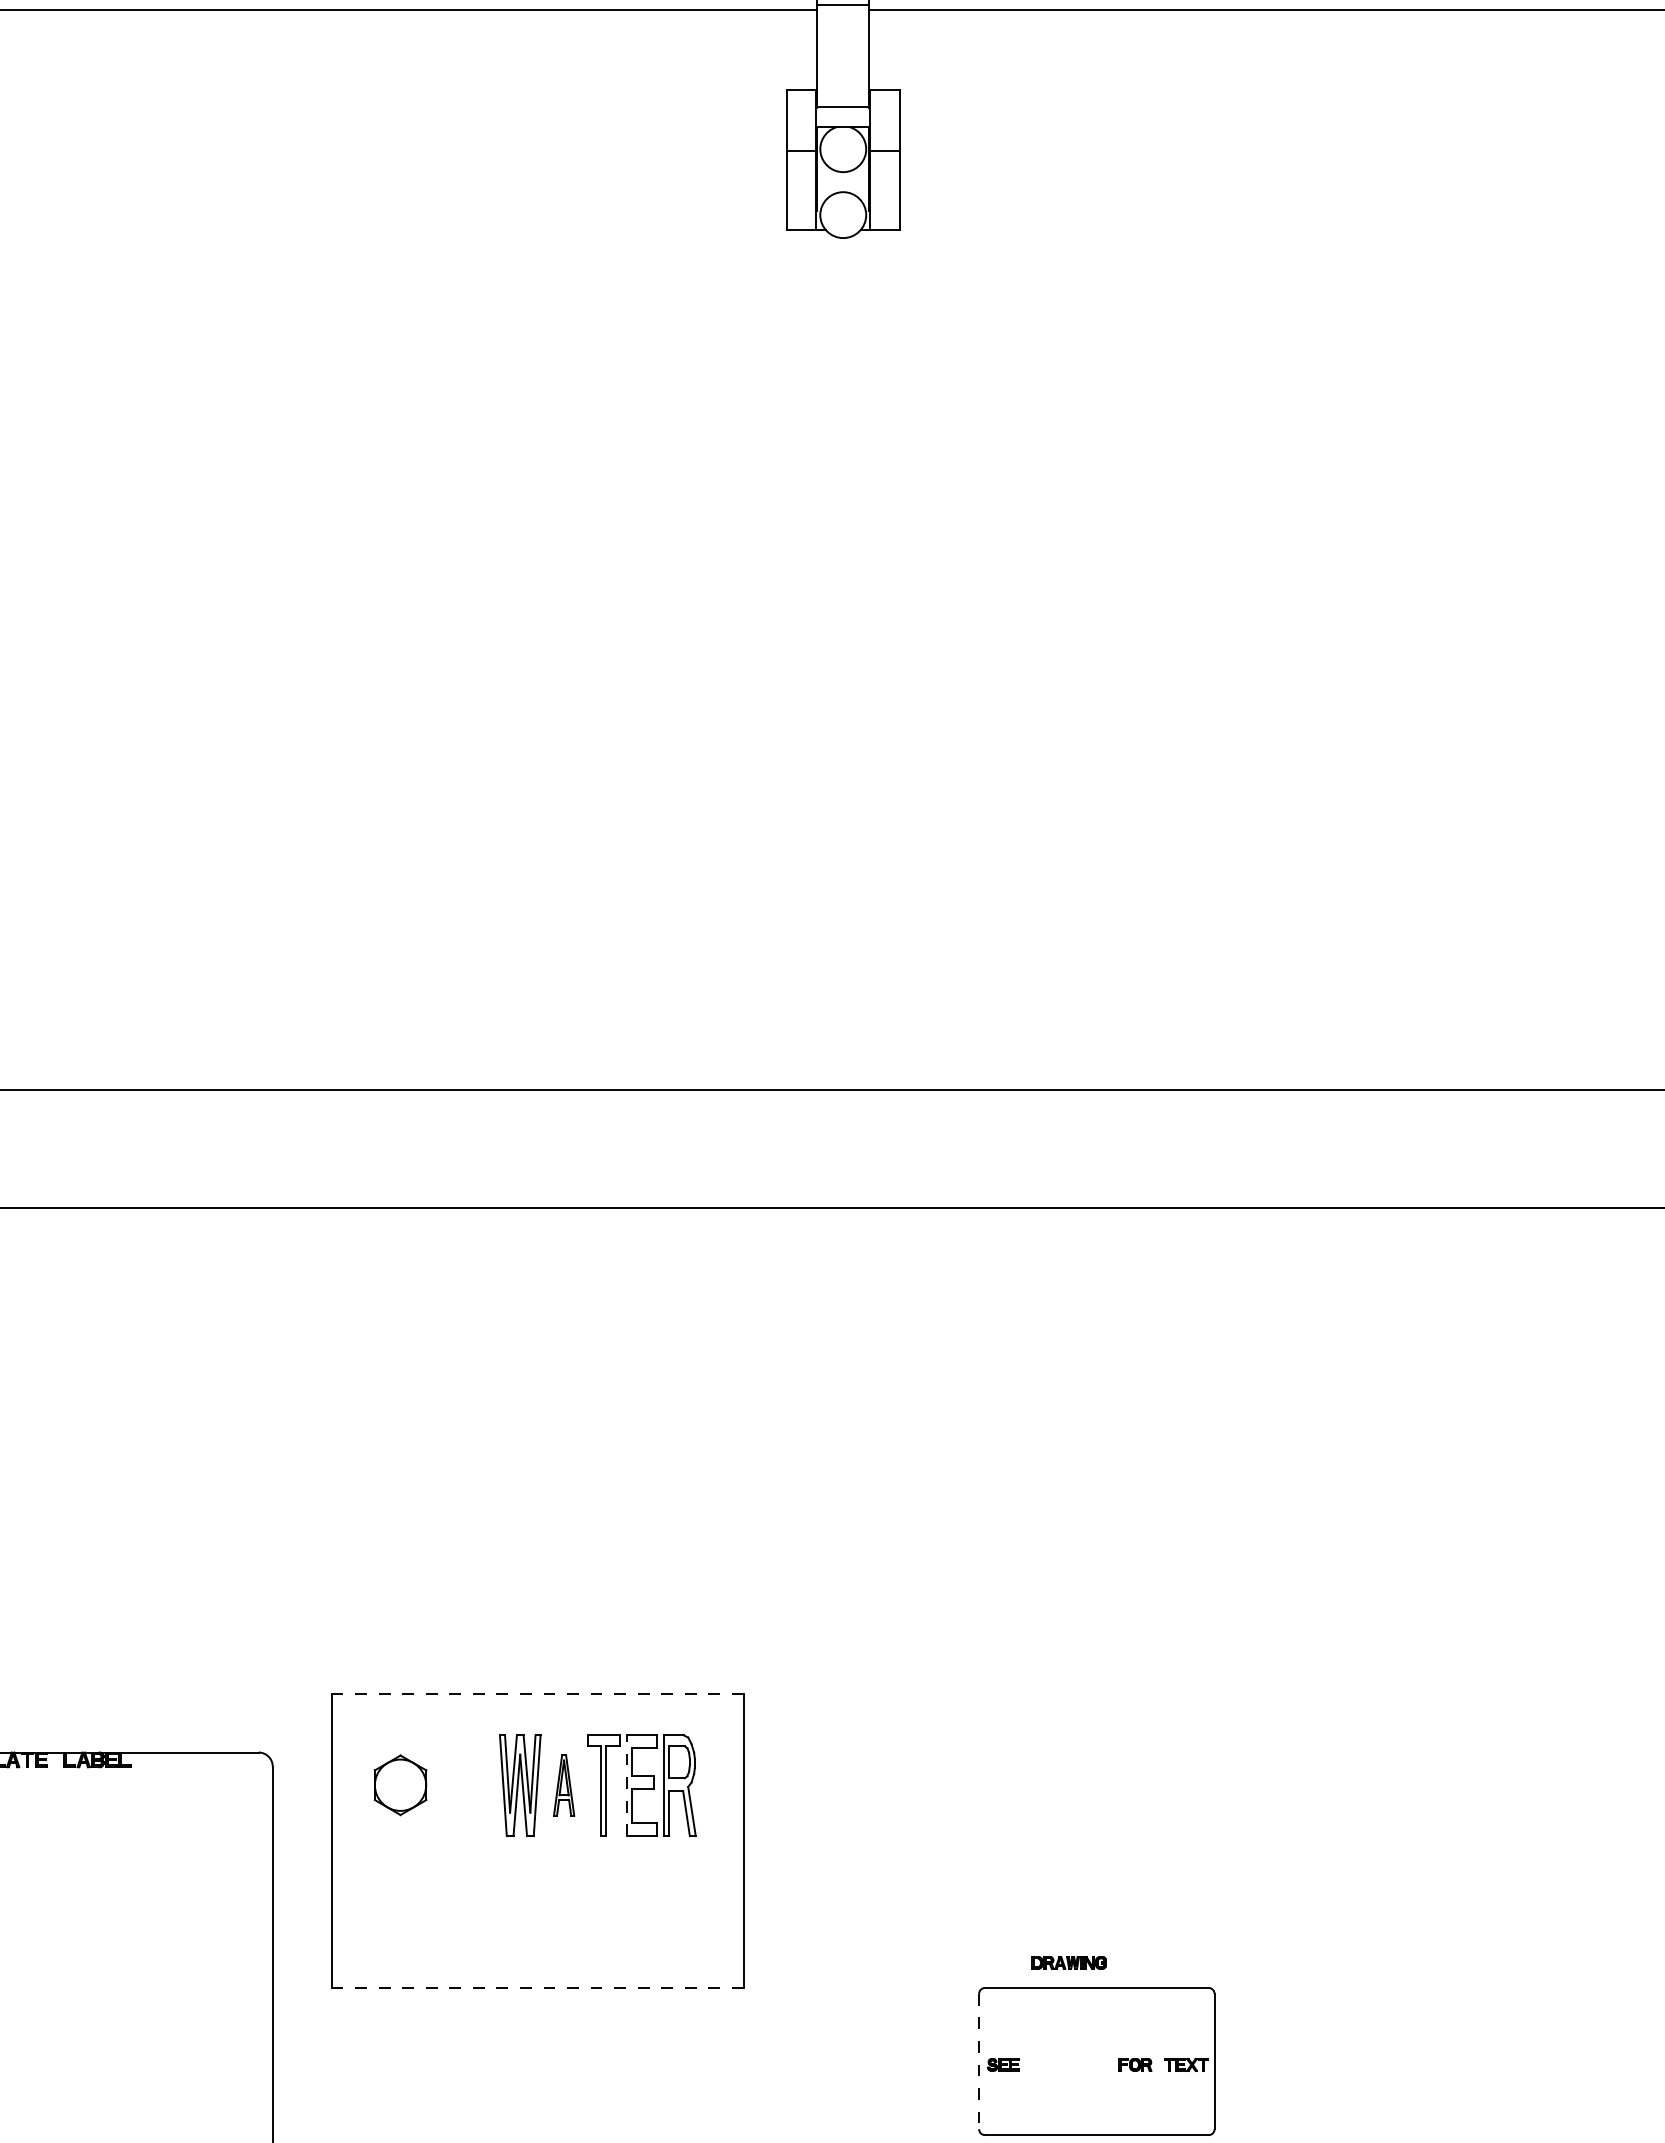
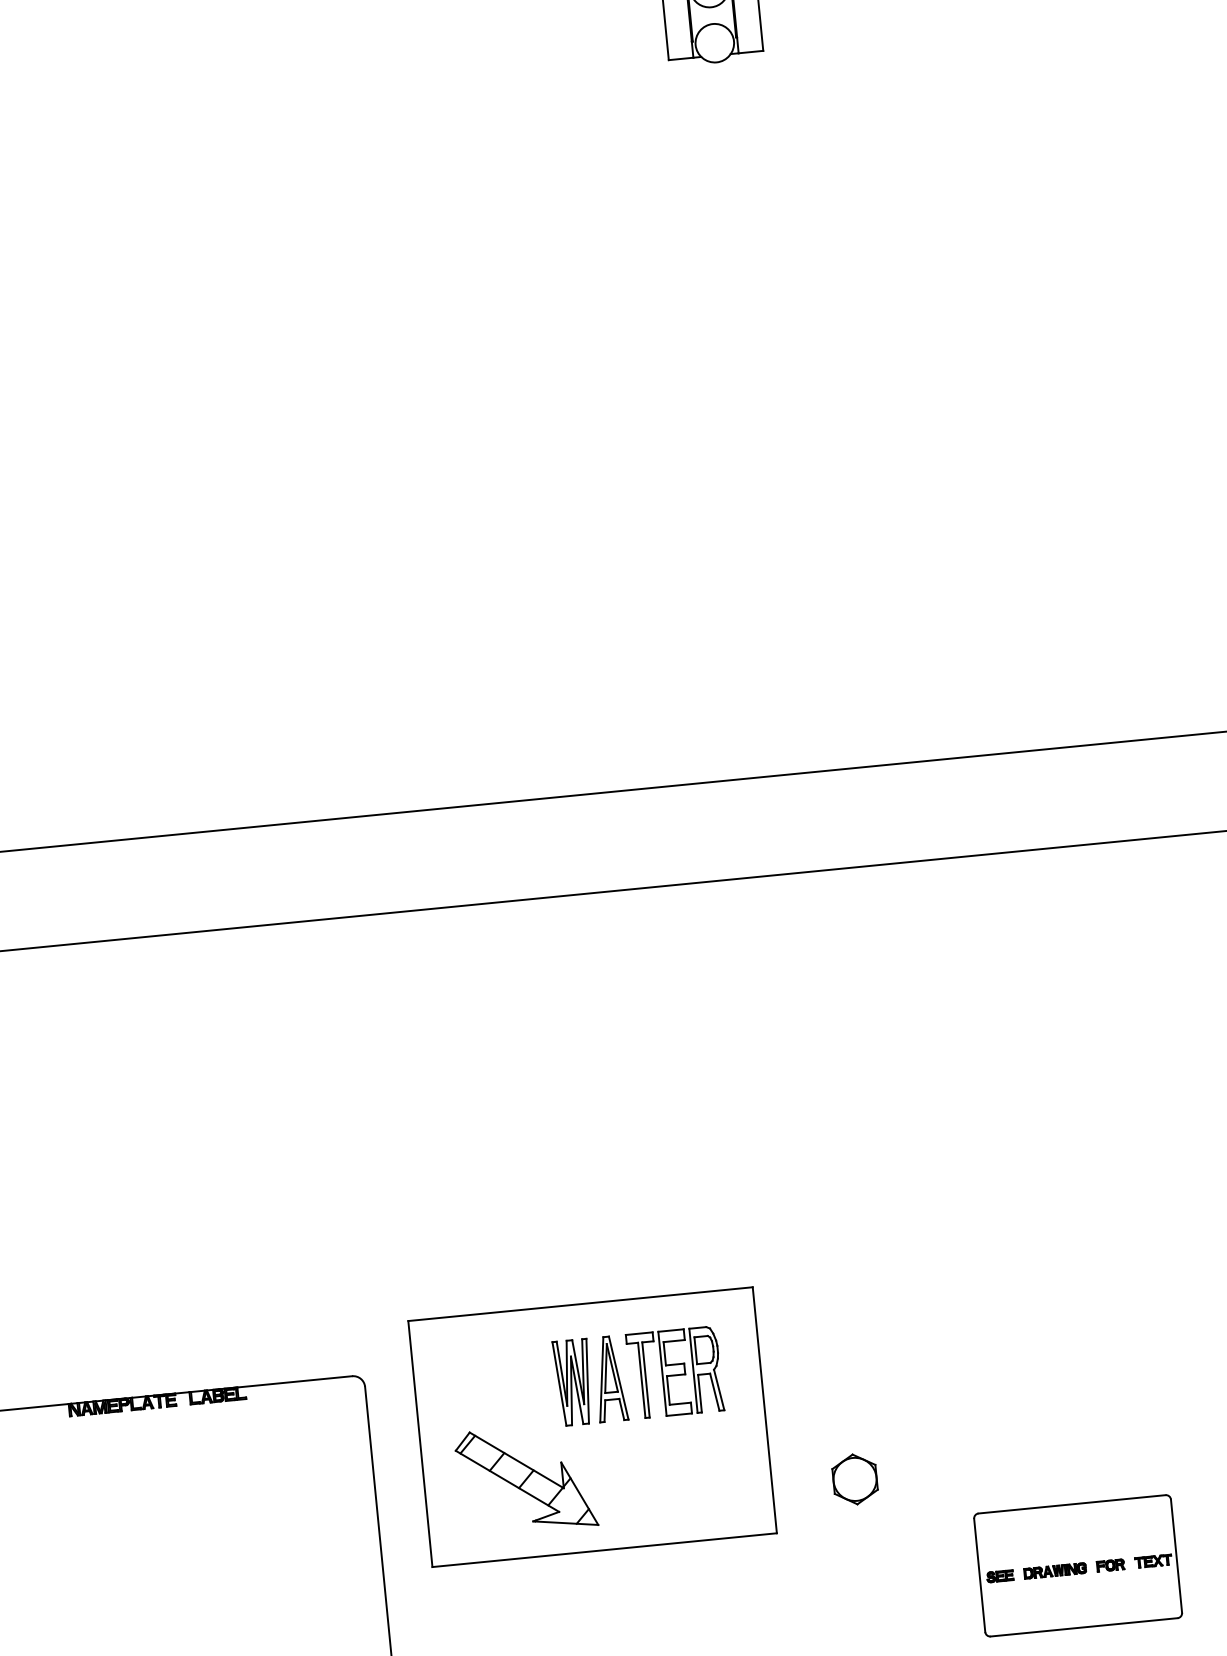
line: (537, 1693) -> (580, 1304), dashed -> solid
part: (400, 1785) -> (855, 1479), moved
part: (563, 1785) -> (609, 1378), size x1.67
line: (626, 1785) -> (662, 1373), dashed -> solid
part: (452, 1894) -> (525, 1479), added
part: (1068, 1962) -> (1054, 1570), moved
line: (538, 1987) -> (605, 1549), dashed -> solid
line: (979, 2061) -> (980, 1575), dashed -> solid

